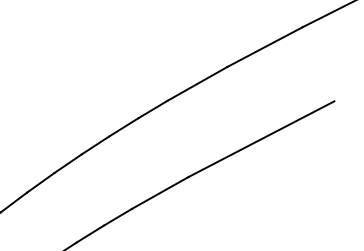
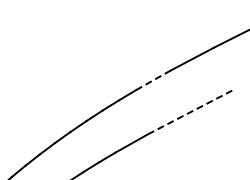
line: (198, 83) -> (153, 80), solid -> dashed
line: (260, 139) -> (189, 112), solid -> dashed

